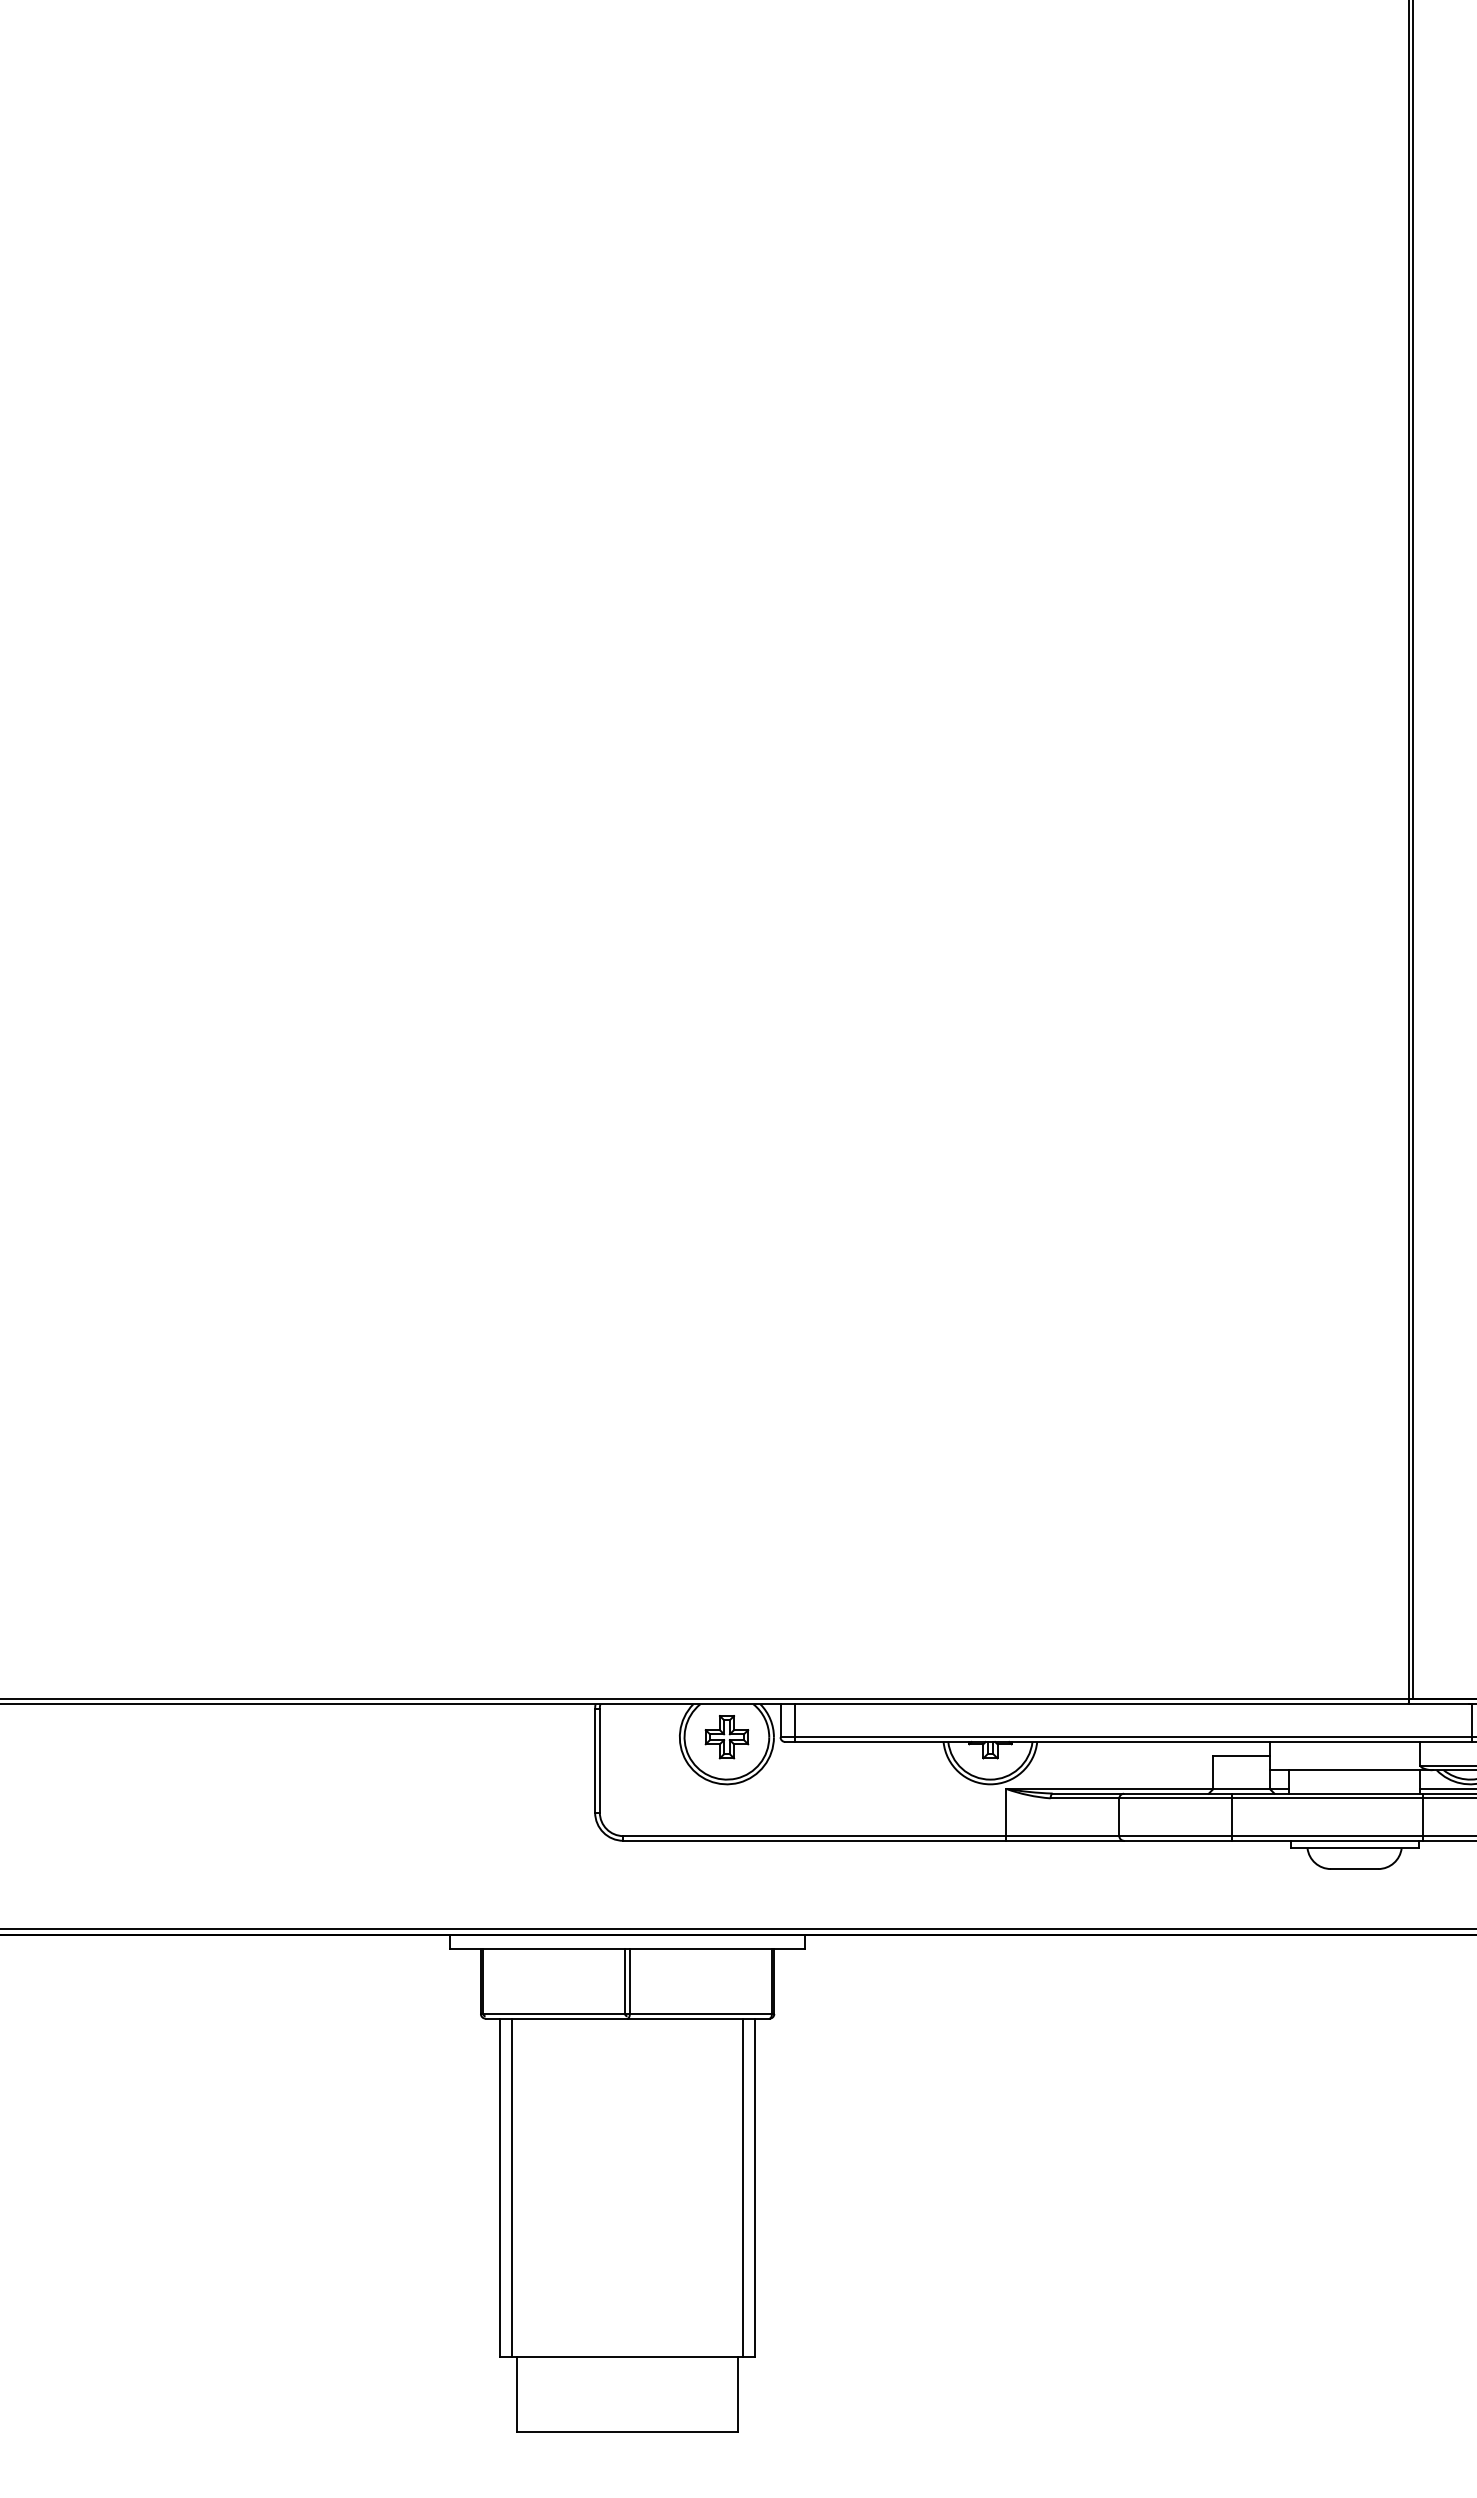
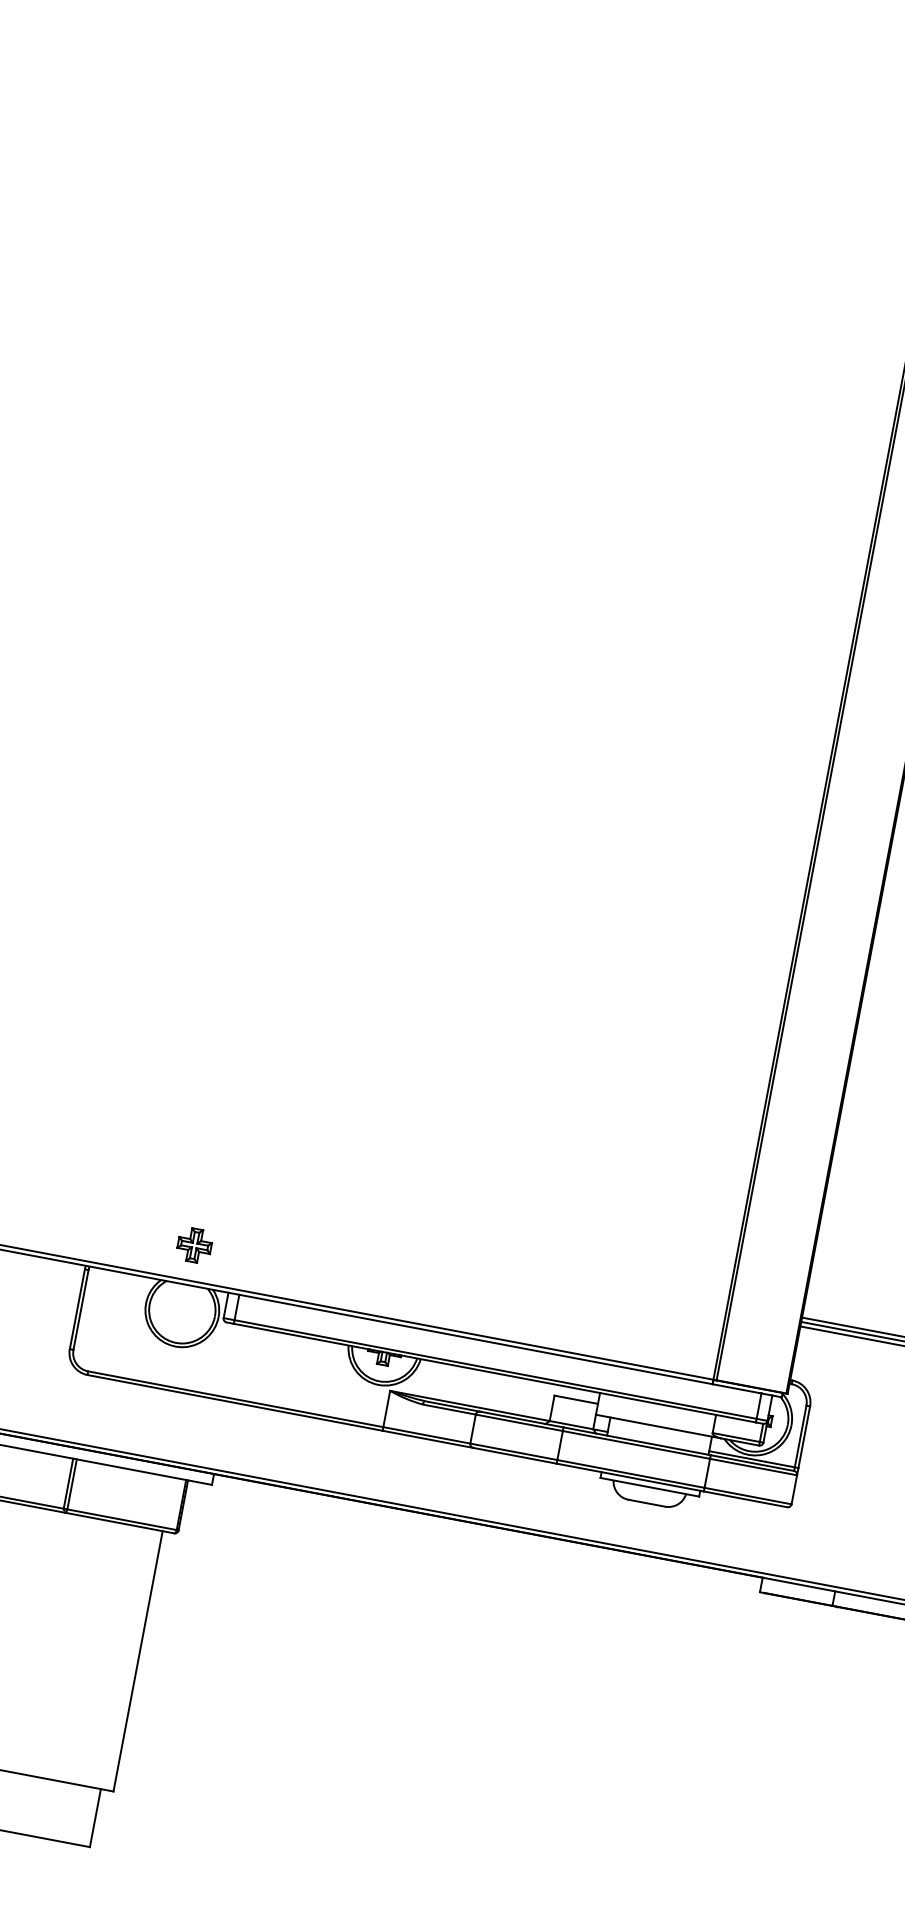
part: (726, 1737) -> (194, 1245), moved
line: (743, 2187) -> (129, 1659), removed

